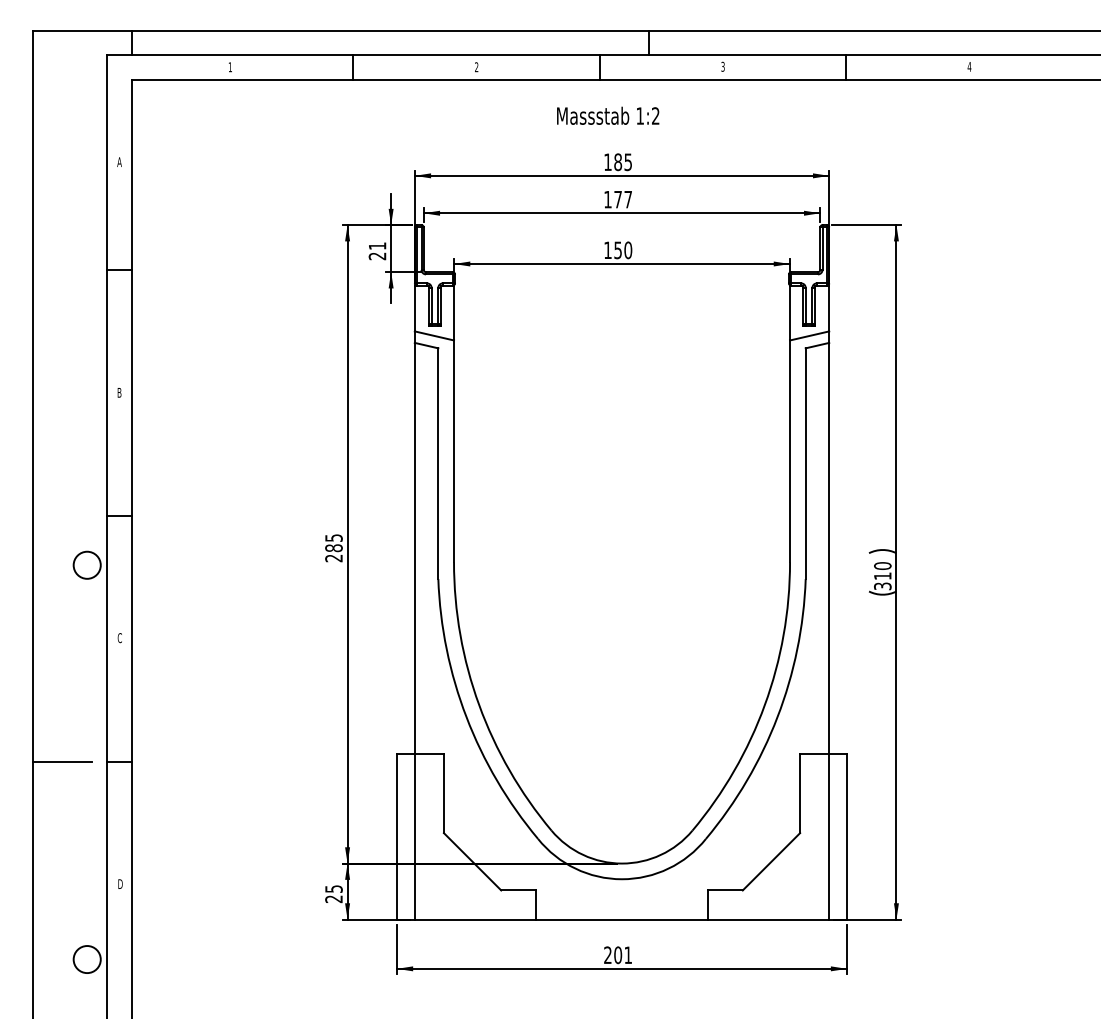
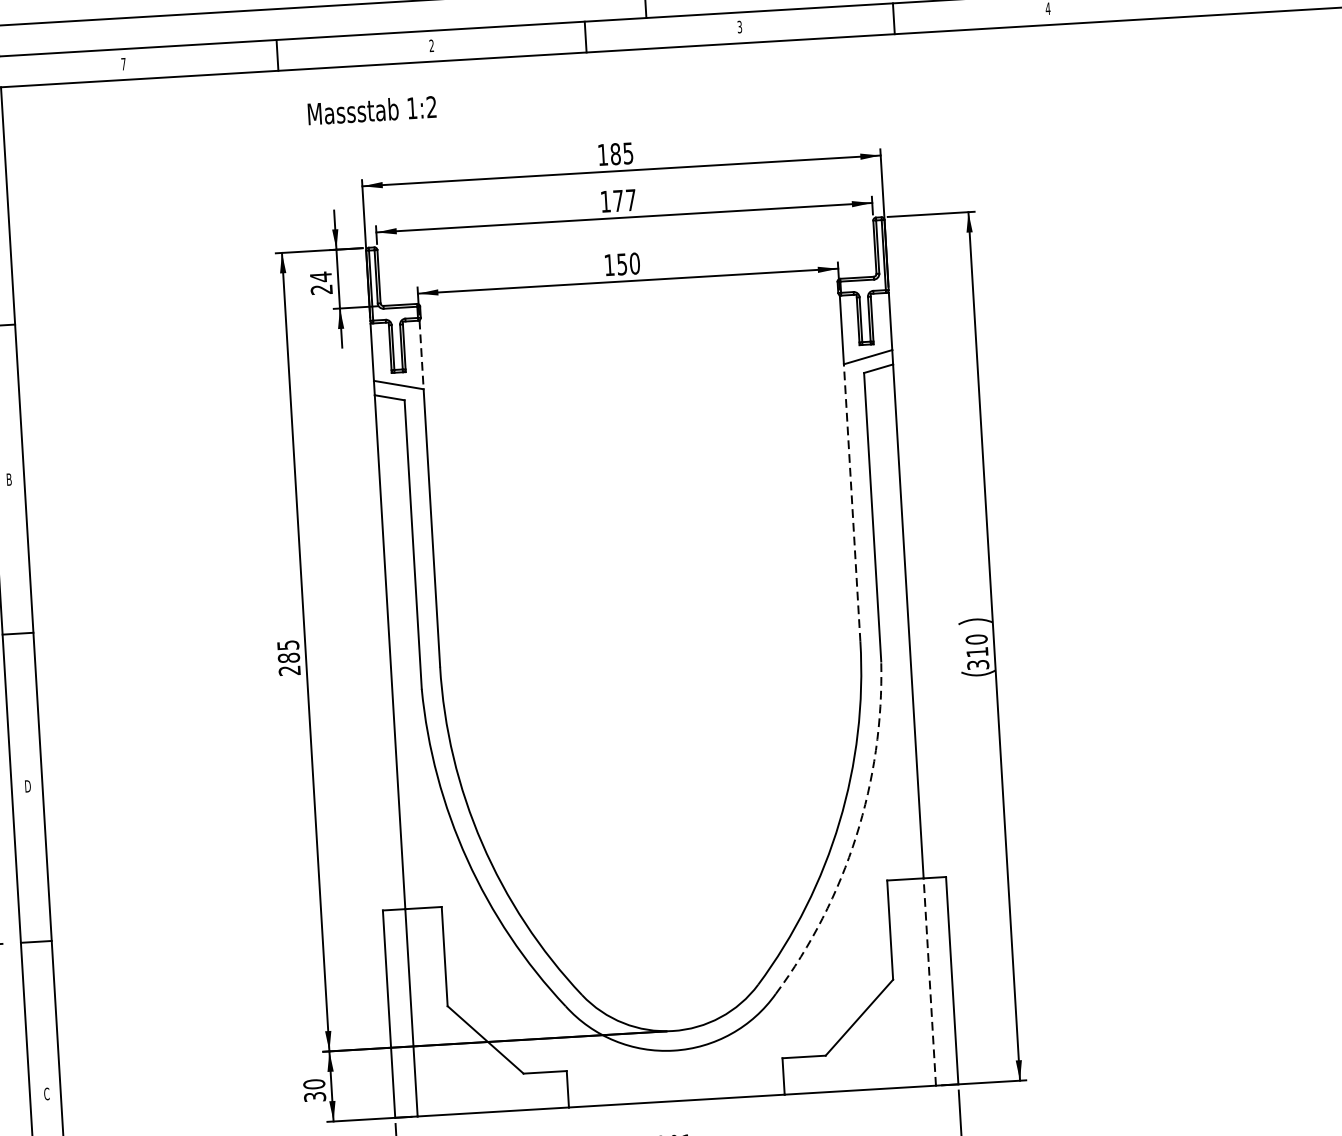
text: (229, 67) -> (122, 64), 1 -> 7
text: (608, 115) -> (372, 109), moved
text: (377, 246) -> (320, 277), 21 -> 24
line: (454, 313) -> (422, 355), solid -> dashed
line: (790, 451) -> (852, 503), solid -> dashed
text: (119, 638) -> (27, 786), C -> D
arc: (777, 717) -> (856, 836), solid -> dashed
line: (829, 836) -> (930, 981), solid -> dashed
text: (120, 884) -> (46, 1094), D -> C
text: (333, 893) -> (314, 1089), 25 -> 30

